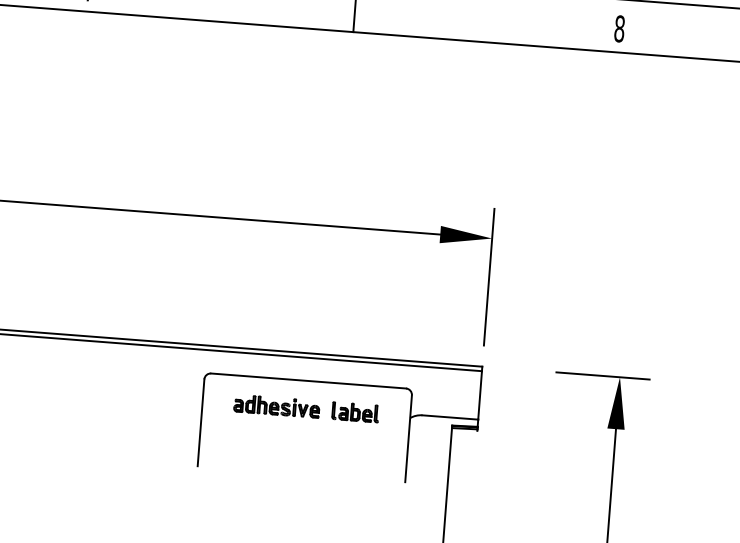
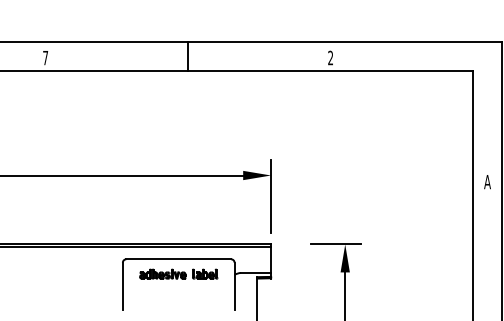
text: (619, 27) -> (330, 57), 8 -> 2

